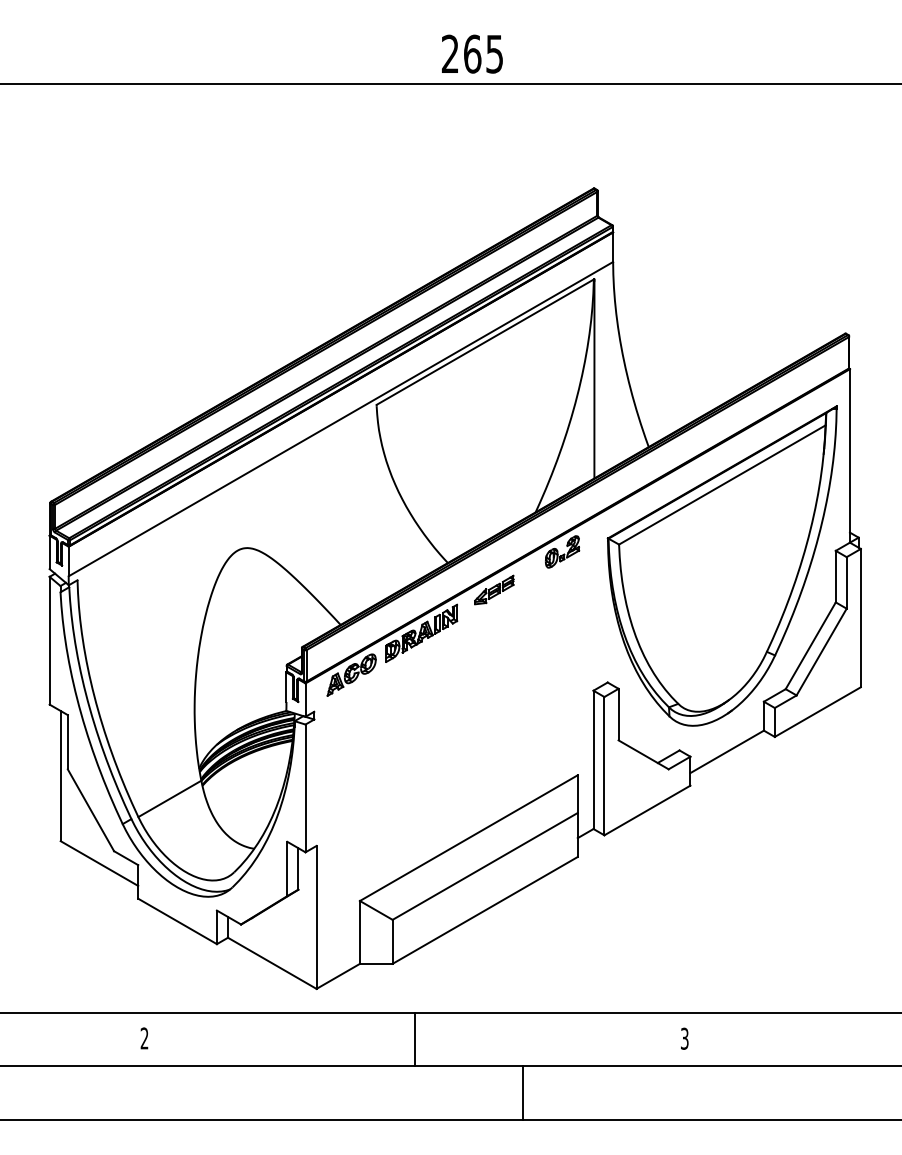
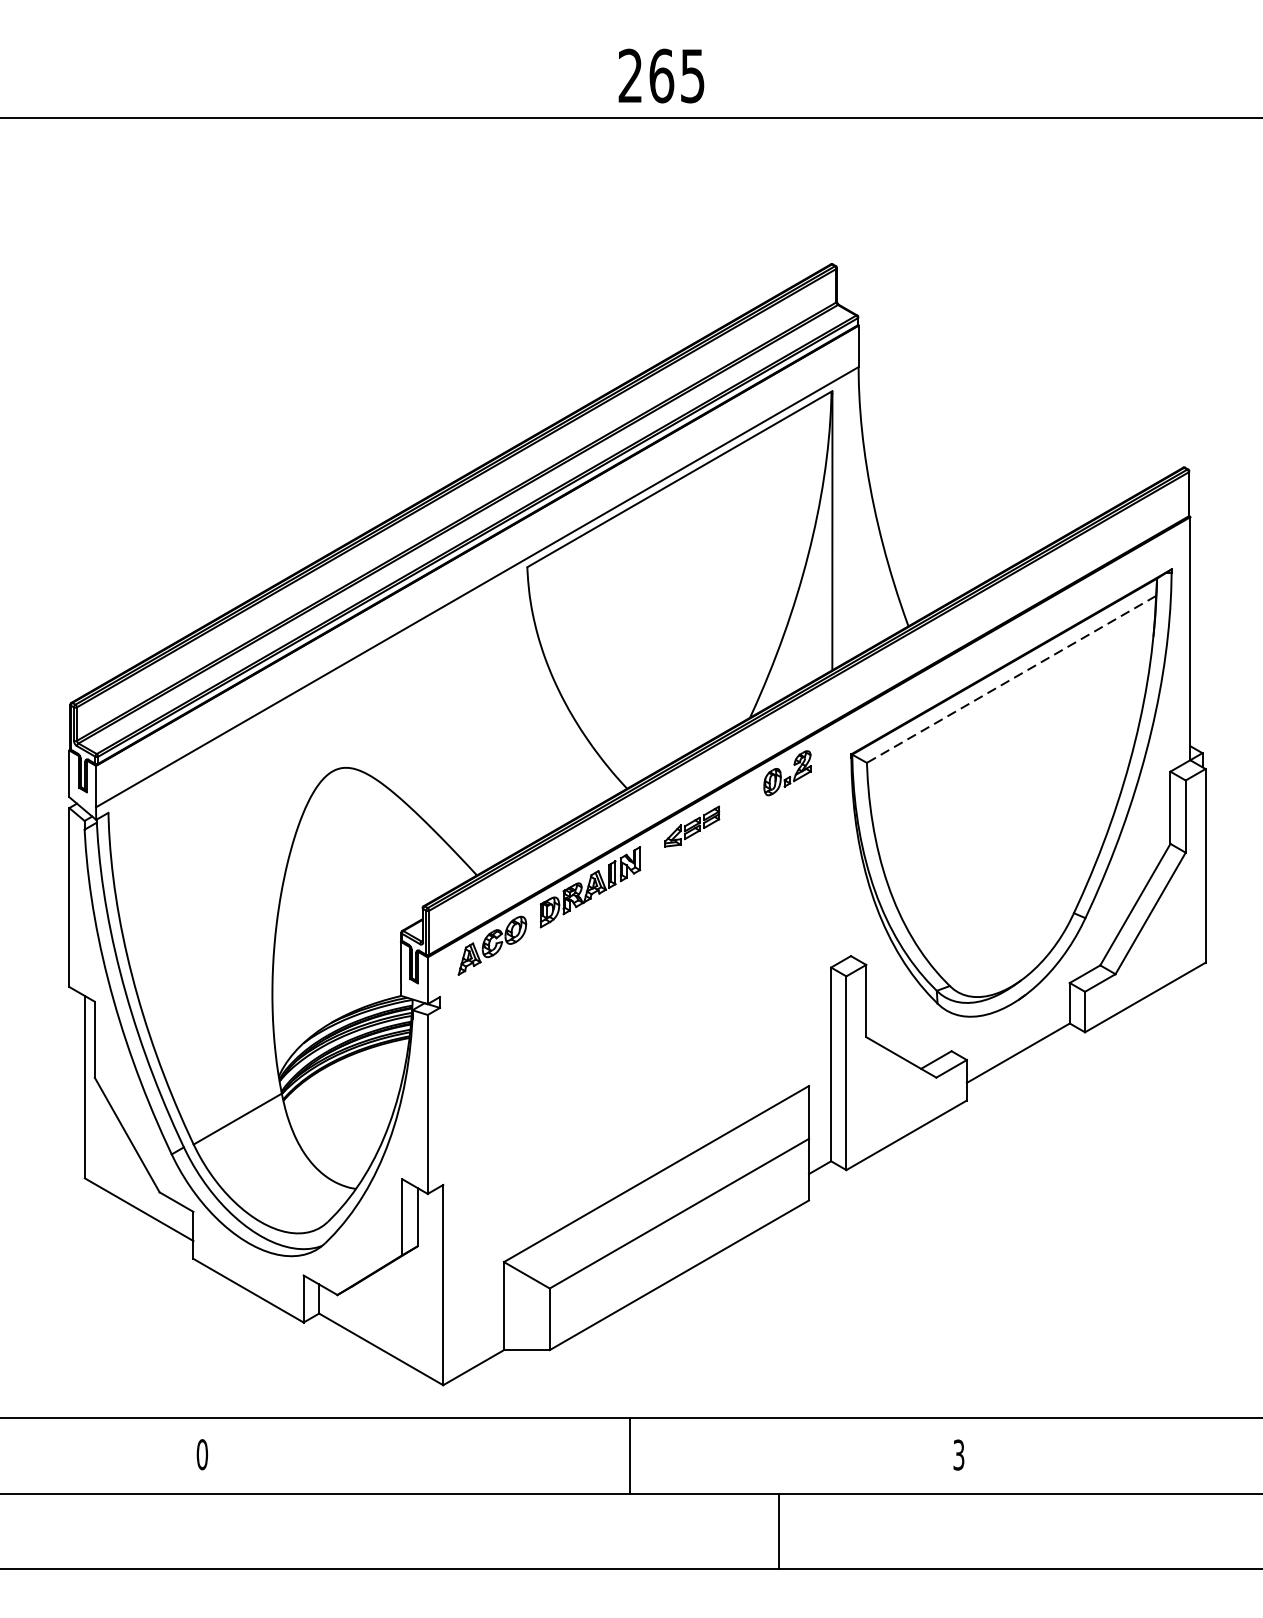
line: (721, 485) -> (1010, 680), solid -> dashed
text: (144, 1038) -> (202, 1454), 2 -> 0
line: (414, 1039) -> (629, 1456), moved
line: (522, 1093) -> (779, 1531), moved

